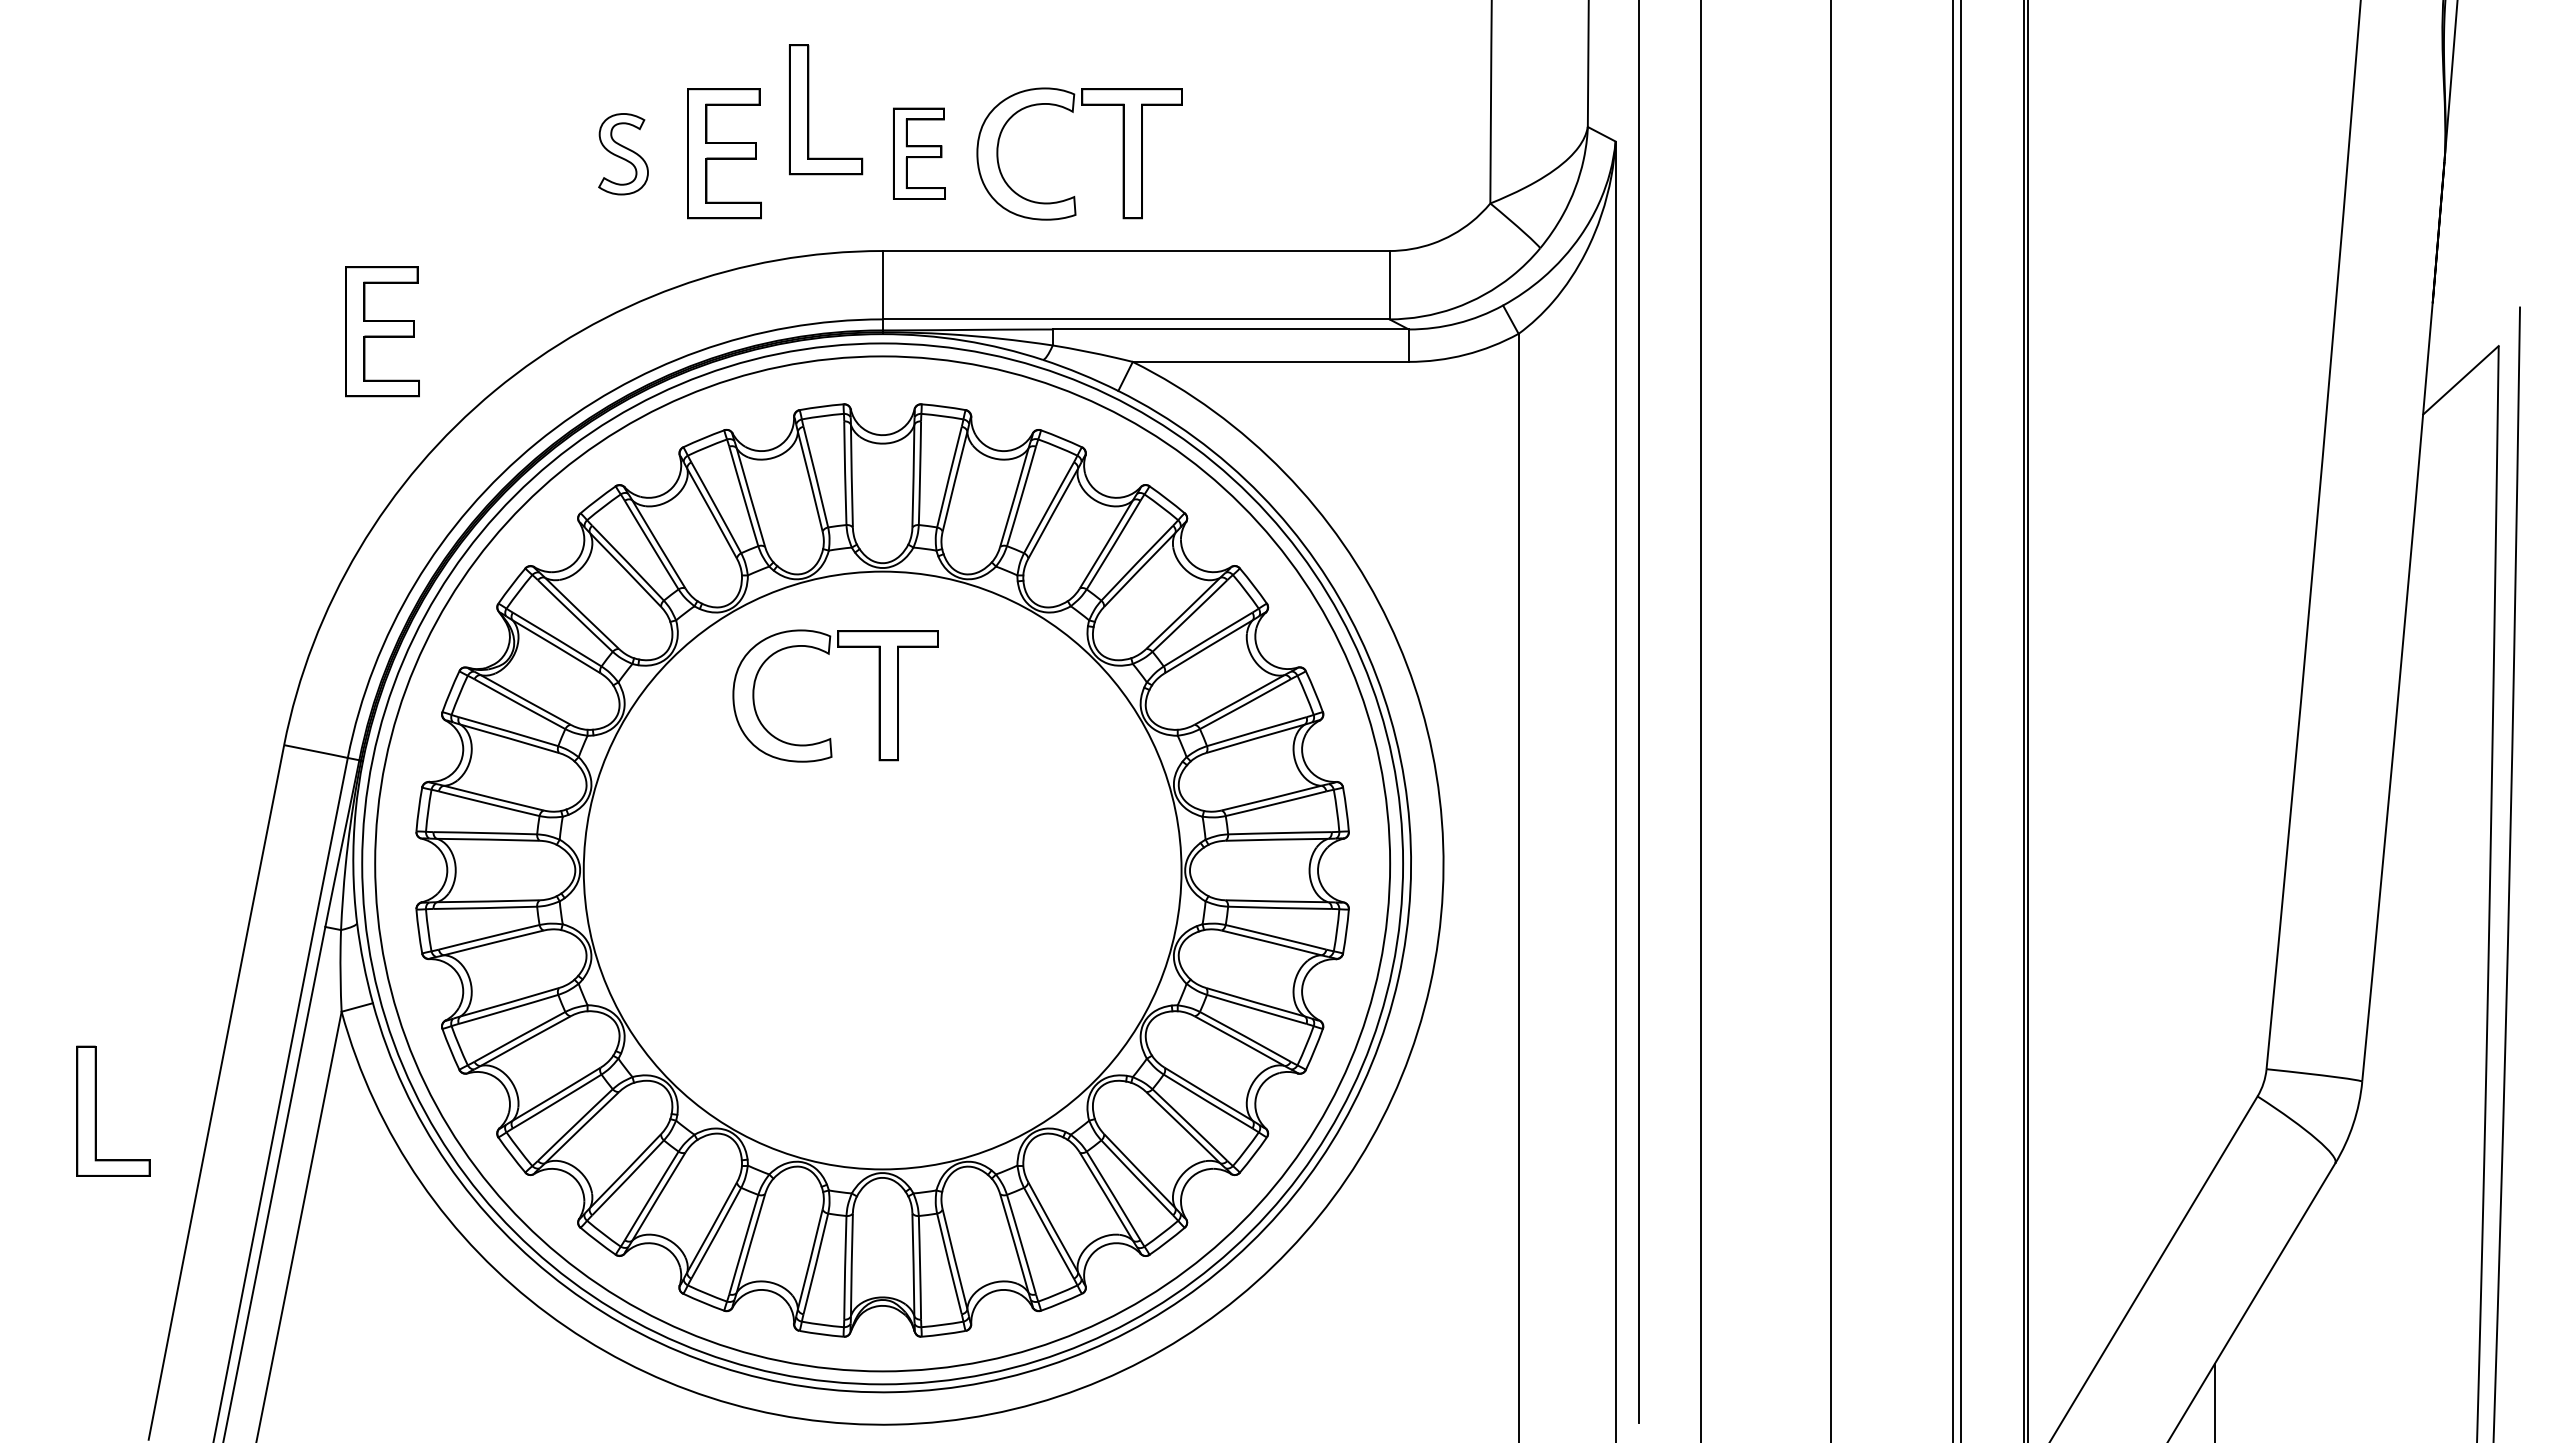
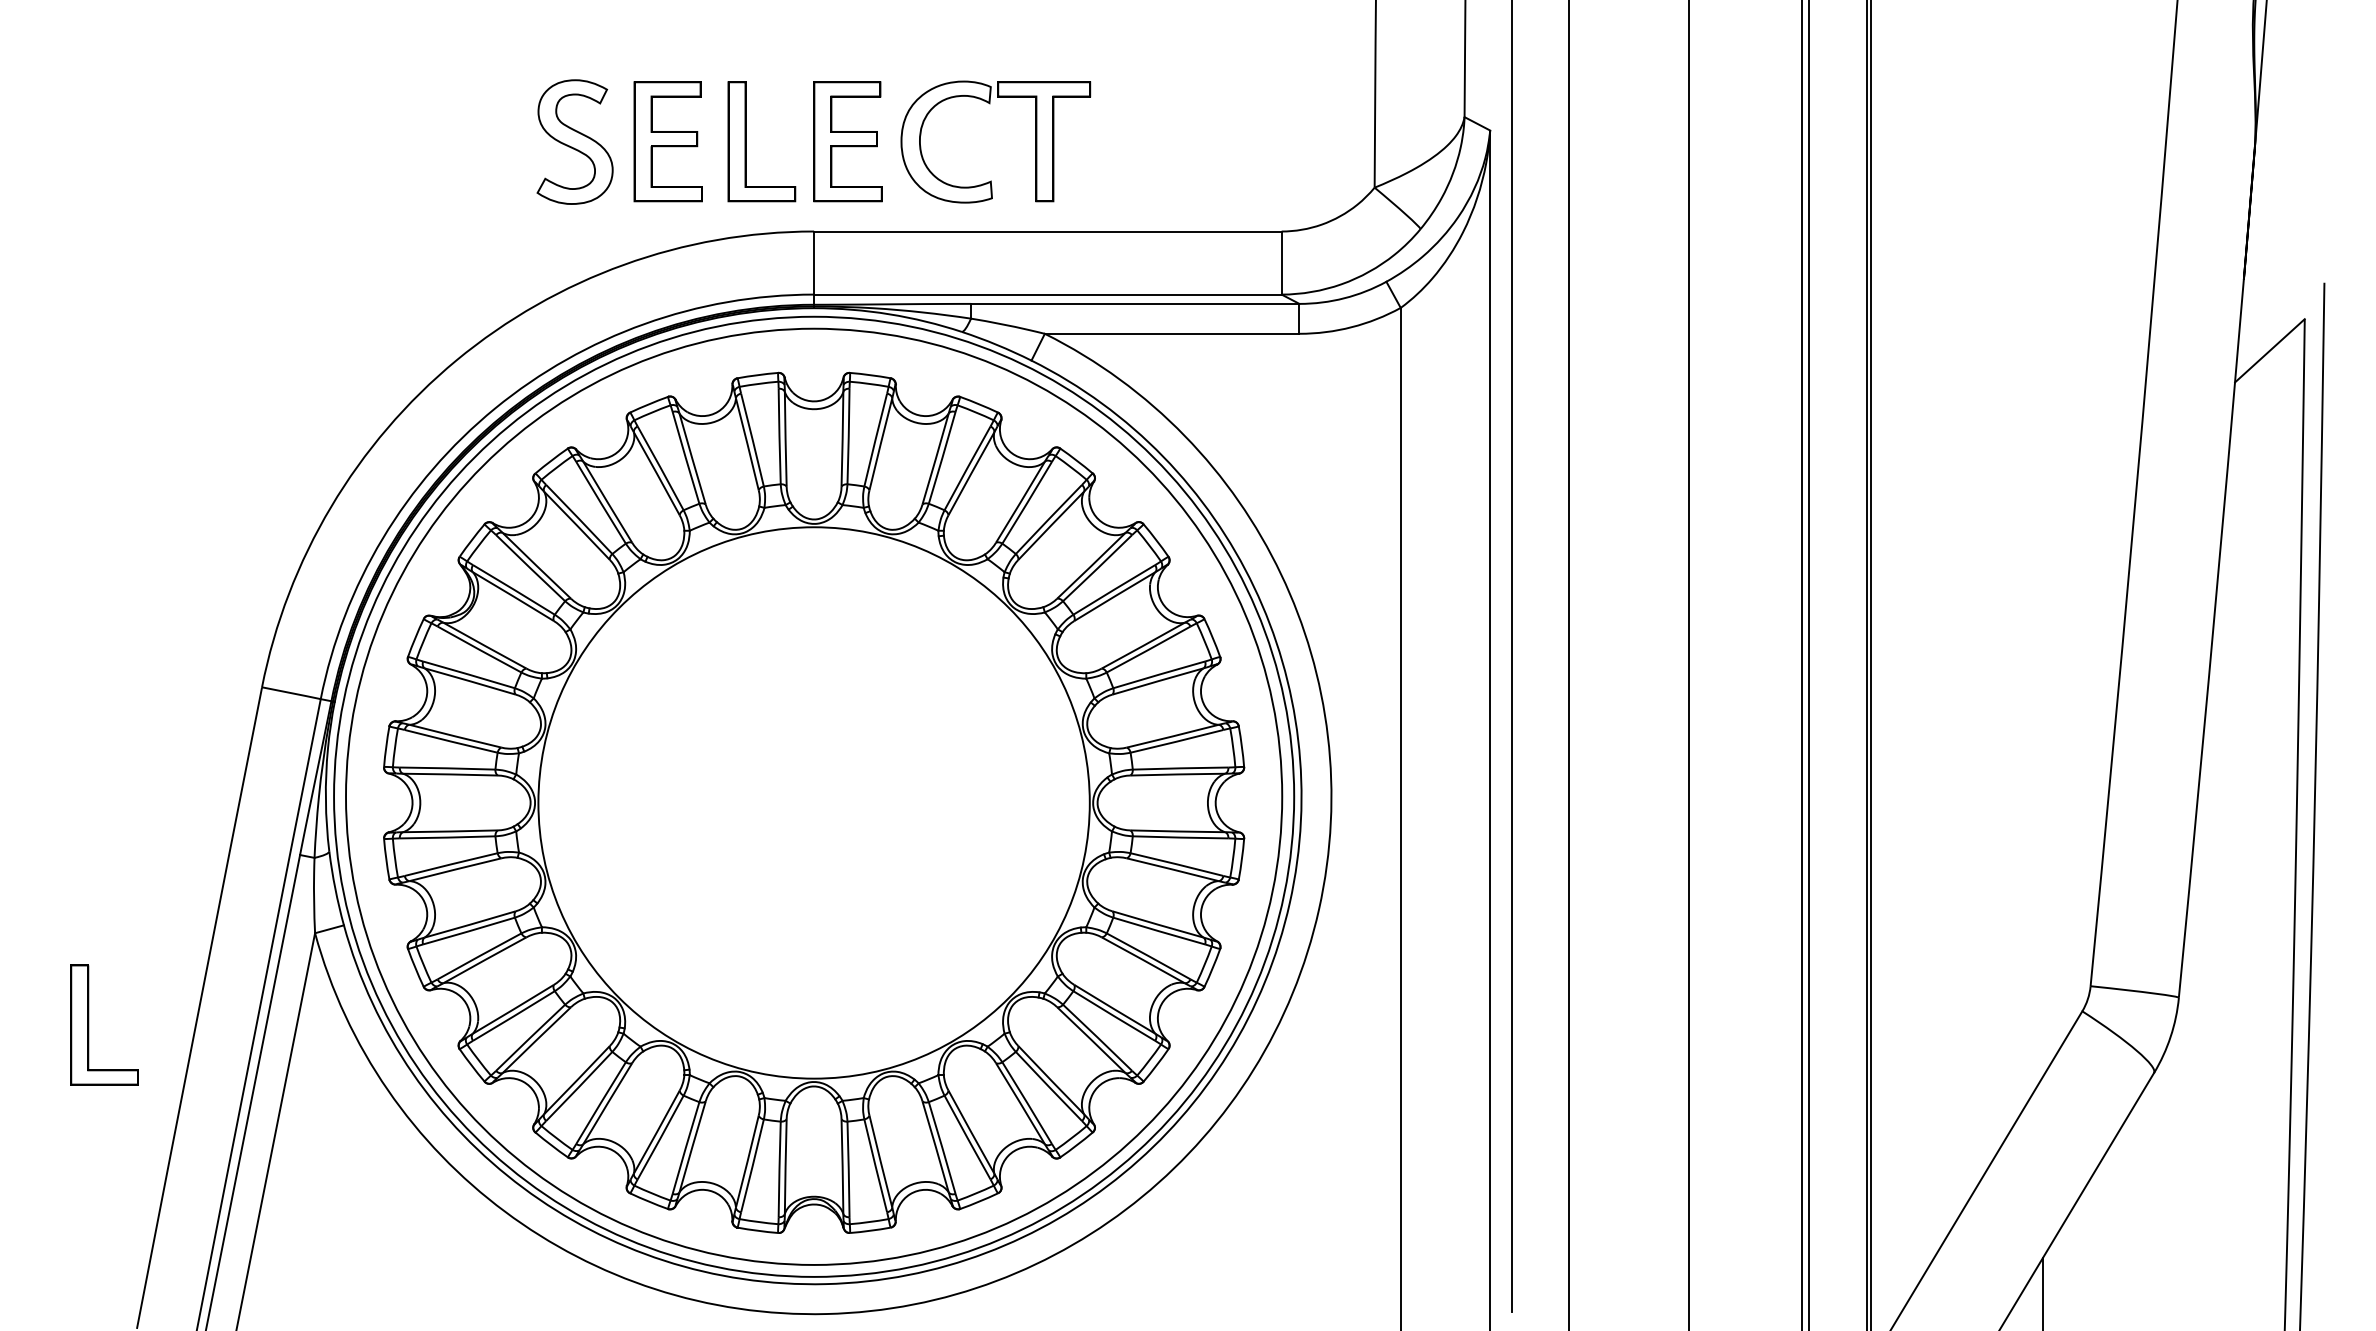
part: (809, 109) -> (746, 141), moved
part: (919, 153) -> (848, 141), size x1.43
part: (623, 154) -> (575, 142), size x1.67
part: (382, 331) -> (352, 305), removed
part: (829, 654) -> (765, 603), removed

